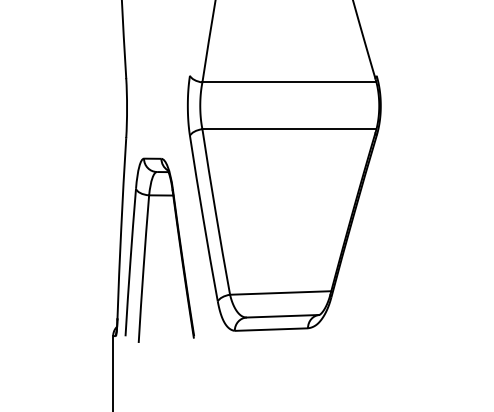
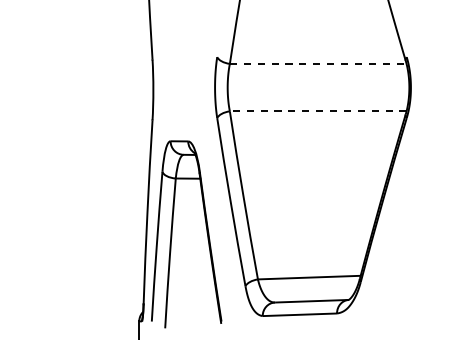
line: (289, 82) -> (318, 63), solid -> dashed
line: (288, 129) -> (317, 111), solid -> dashed

